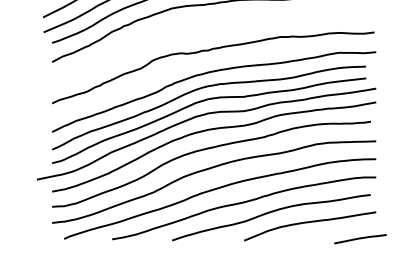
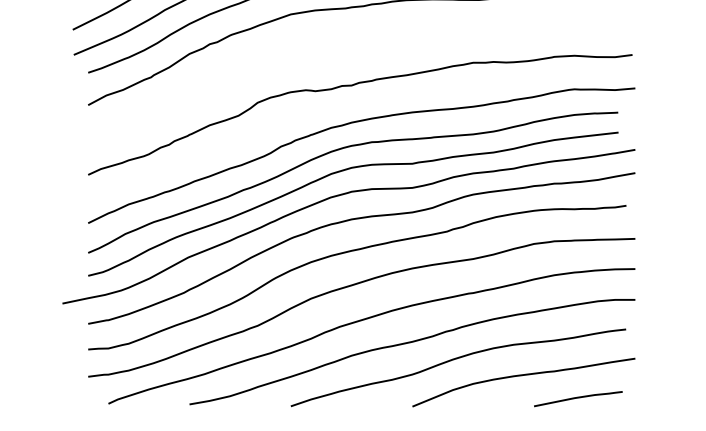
curve: (360, 239) -> (578, 399), moved

